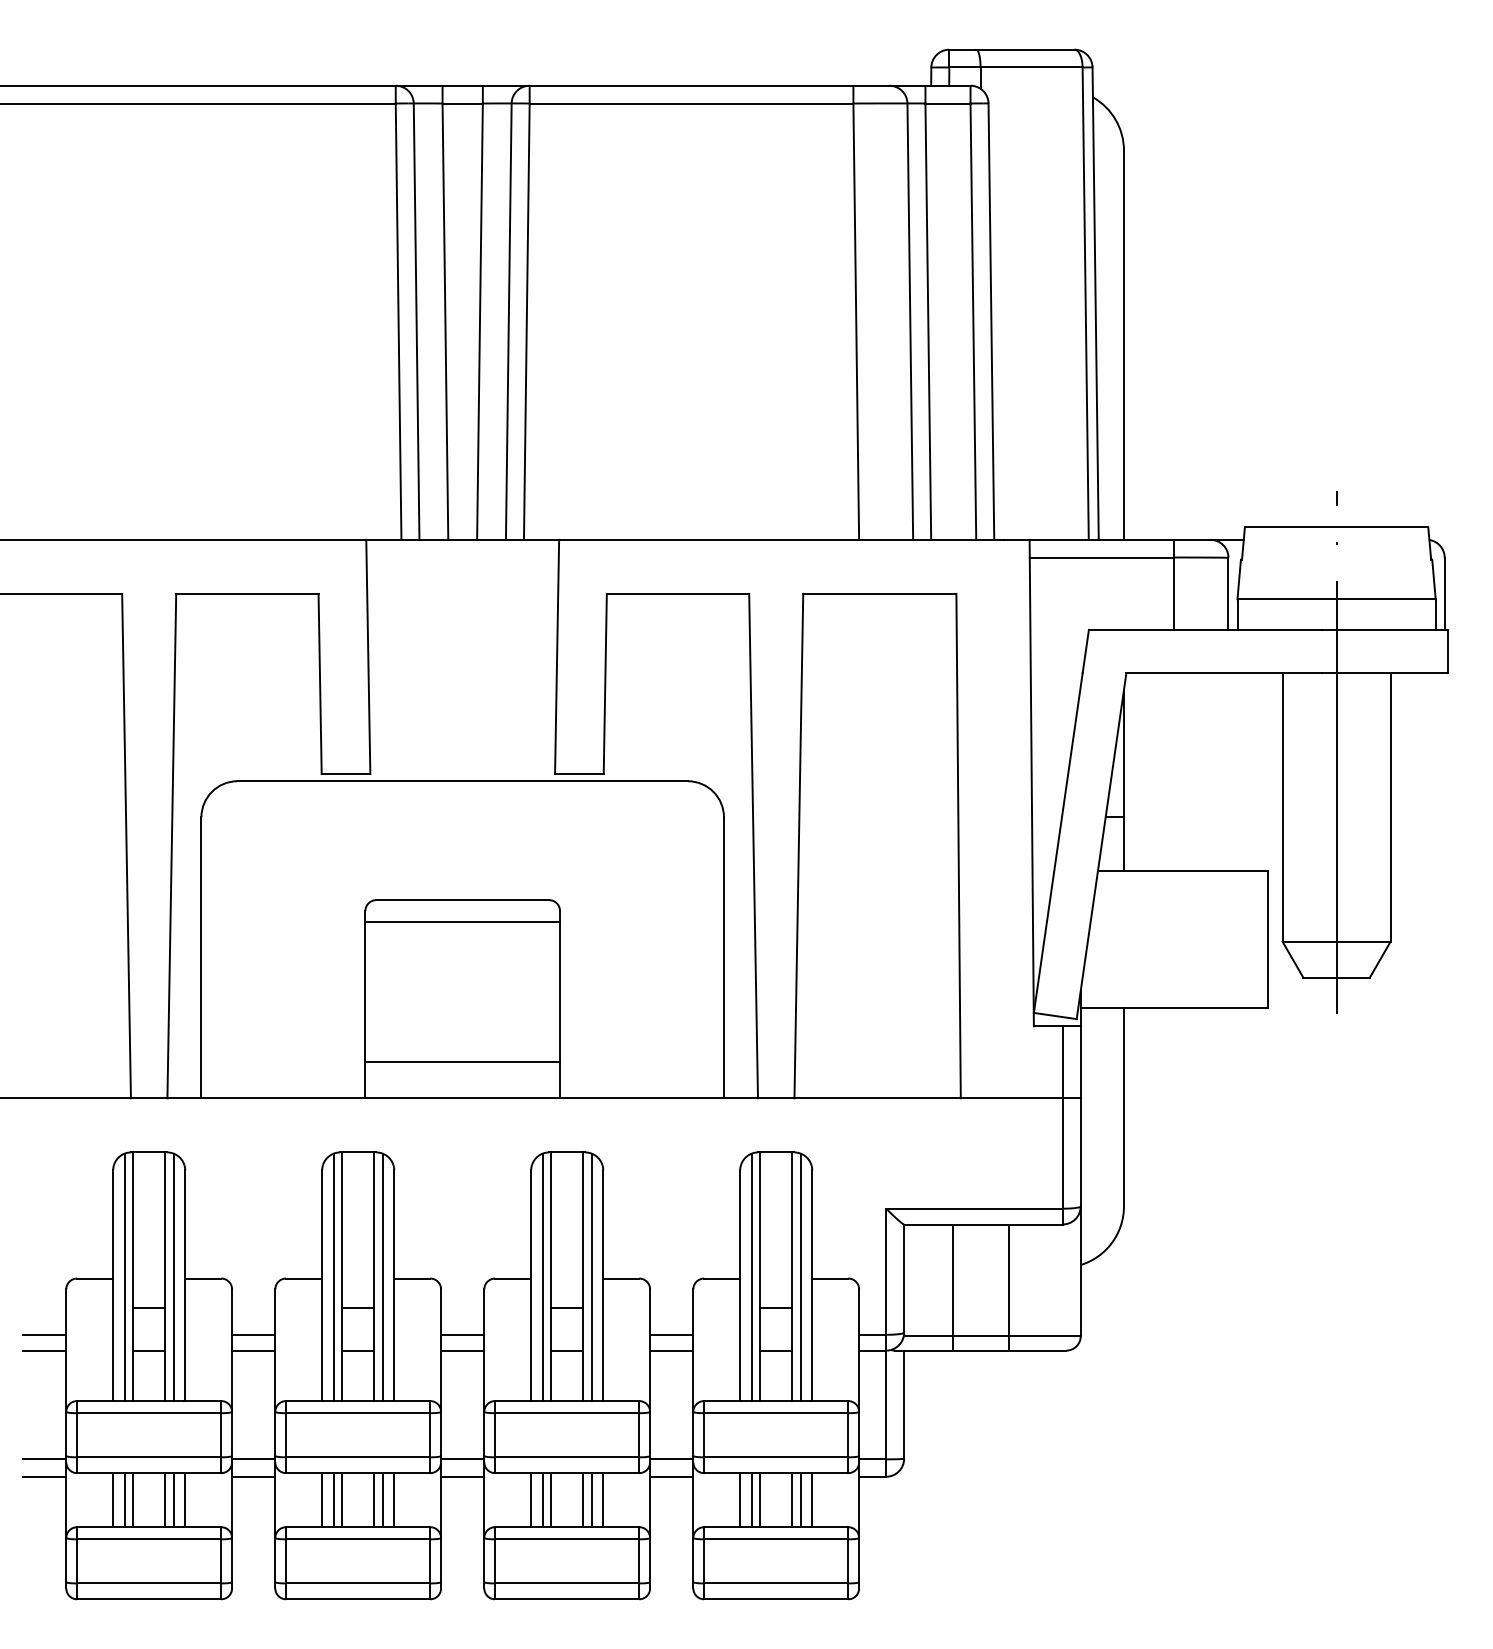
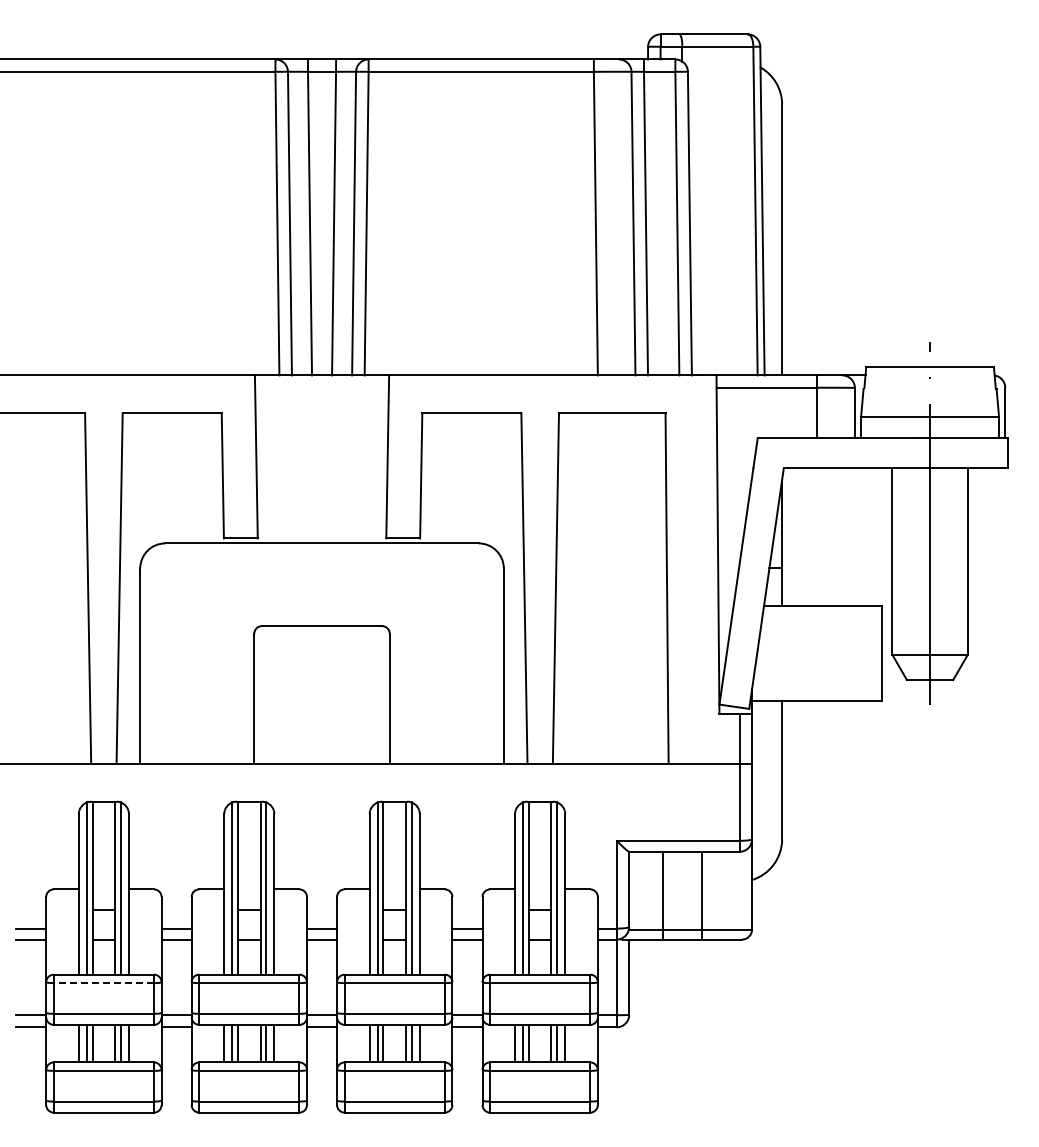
line: (461, 922) -> (321, 641), removed
line: (461, 1061) -> (321, 738), removed
line: (148, 1413) -> (103, 983), solid -> dashed

